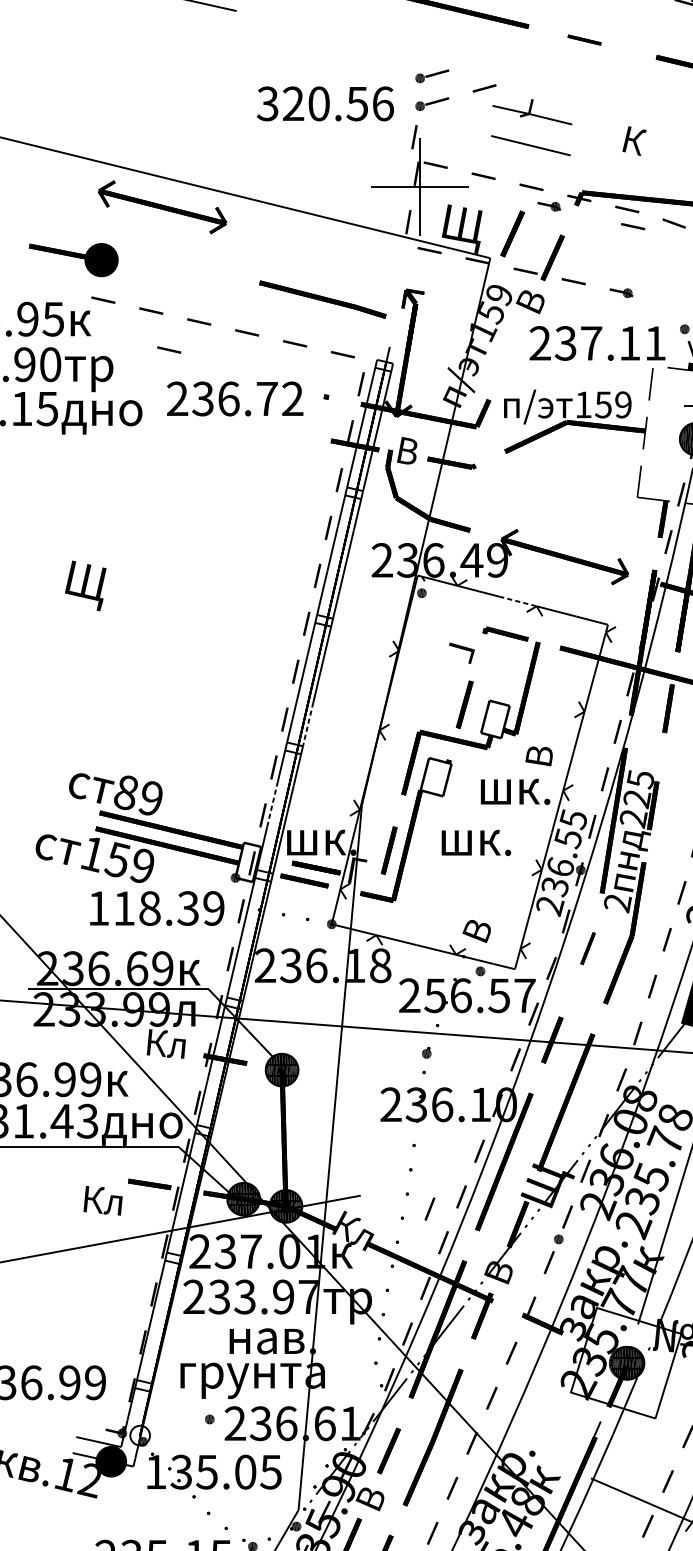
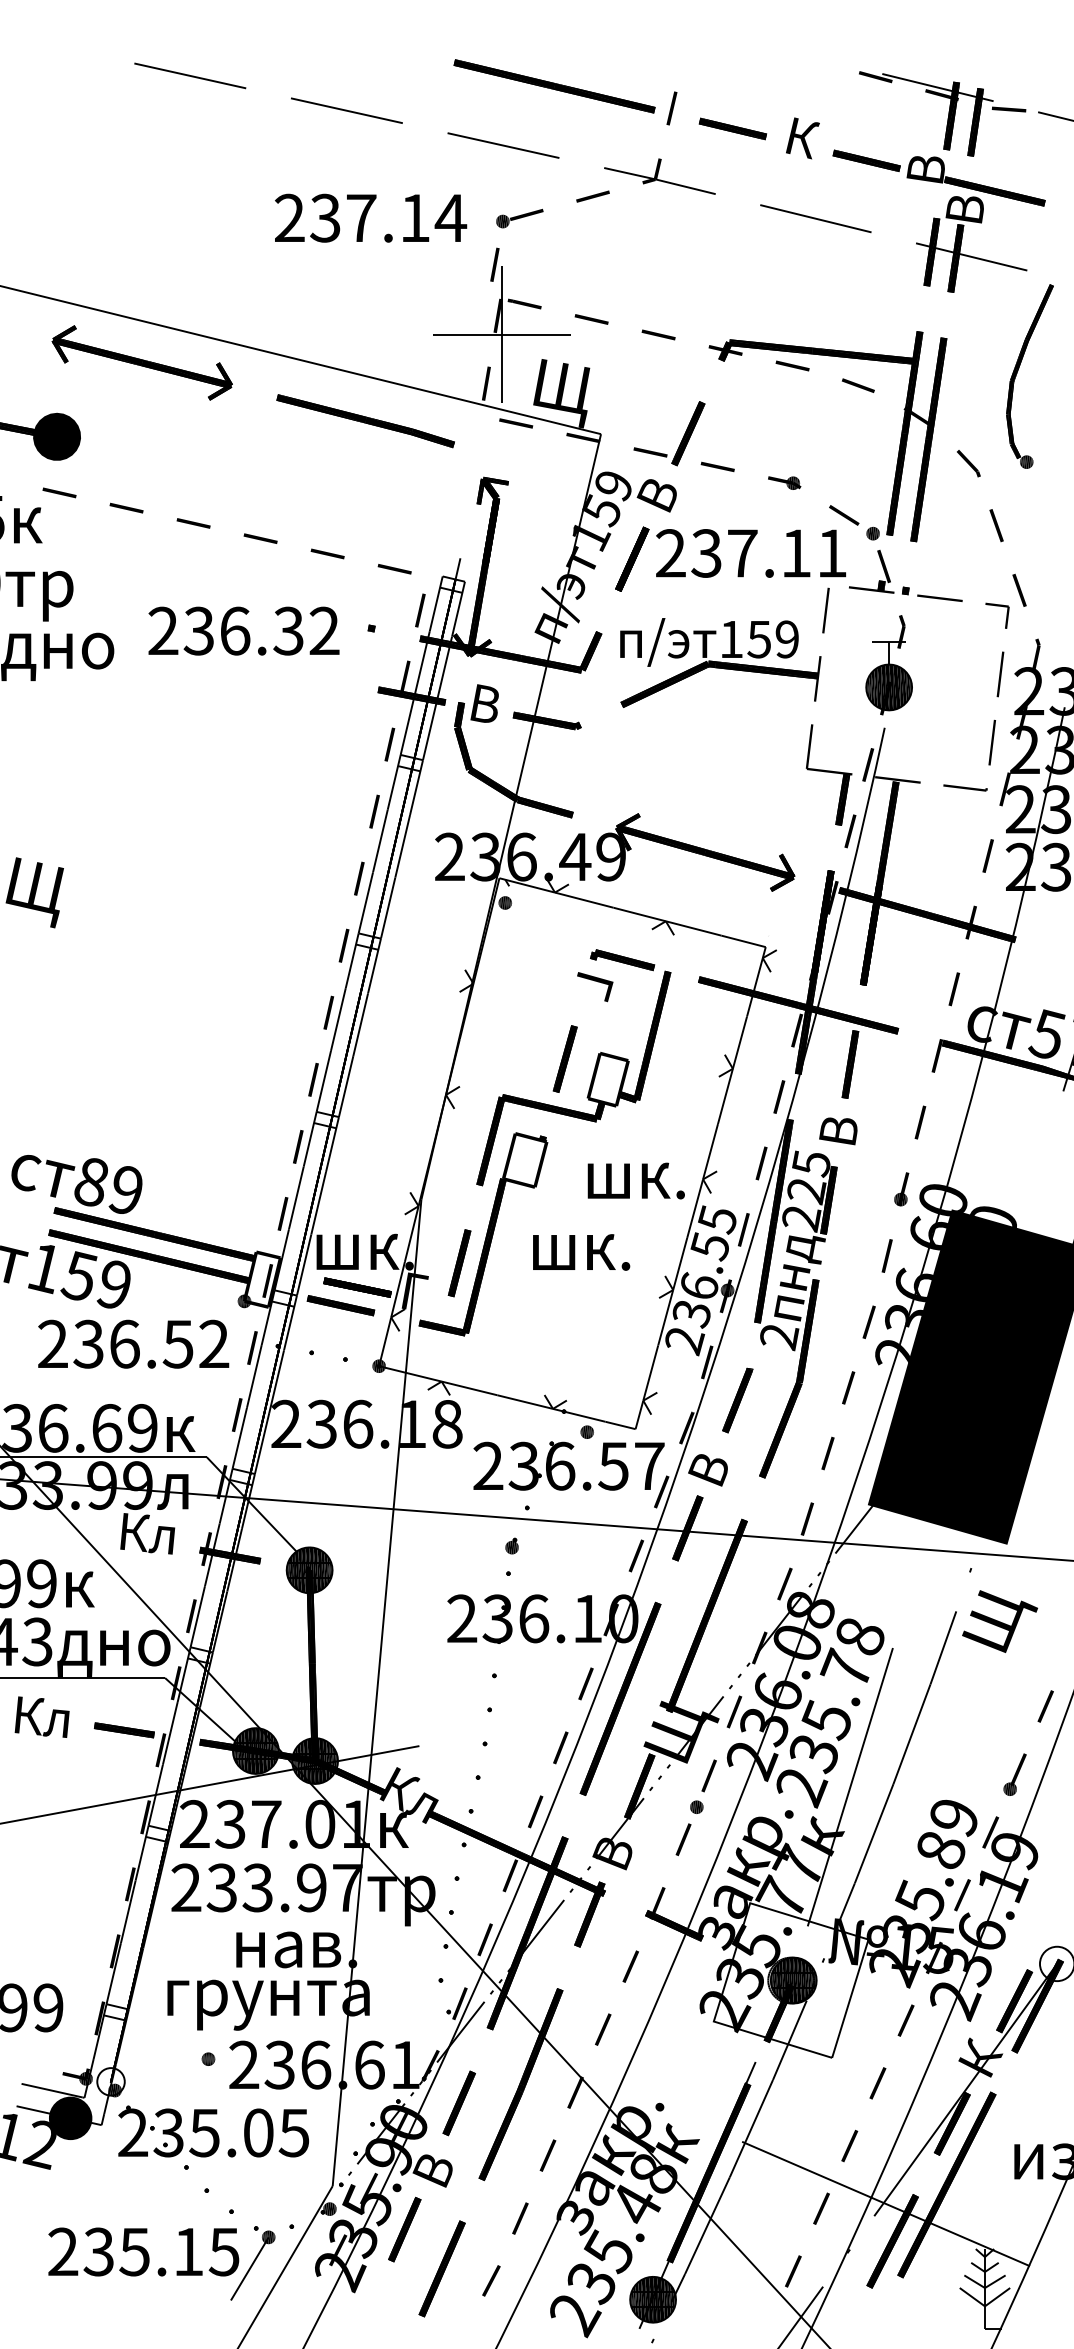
line: (540, 25) -> (671, 108), added
line: (308, 26) -> (346, 110), added
part: (584, 39) -> (732, 128), size x1.43
line: (420, 51) -> (503, 145), added
part: (432, 76) -> (519, 179), removed
text: (325, 103) -> (370, 217), 320.56 -> 237.14
part: (532, 111) -> (659, 176), moved
text: (634, 141) -> (802, 138), moved
line: (530, 145) -> (815, 218), moved
part: (549, 206) -> (683, 361), removed
line: (632, 226) -> (800, 389), removed
part: (512, 233) -> (632, 558), moved
part: (322, 299) -> (365, 421), moved
line: (664, 316) -> (844, 515), added
line: (169, 349) -> (151, 562), removed
text: (266, 398) -> (288, 630), 236.72 -> 236.32
line: (518, 601) -> (640, 914), dashed -> solid
fill: (507, 634) -> (625, 960), added
text: (462, 653) -> (595, 987), moved
line: (308, 725) -> (346, 1087), dashed -> solid
text: (539, 756) -> (838, 1131), moved
line: (272, 804) -> (296, 1198), dashed -> solid
text: (156, 908) -> (133, 1343), 118.39 -> 236.52
text: (476, 931) -> (707, 1470), moved
part: (587, 948) -> (737, 1400), size x1.43
text: (434, 995) -> (523, 1465), 256.57 -> 236.57
text: (102, 1200) -> (41, 1716), moved
line: (429, 1208) -> (516, 1764), removed
text: (155, 1471) -> (132, 2132), 135.05 -> 235.05

